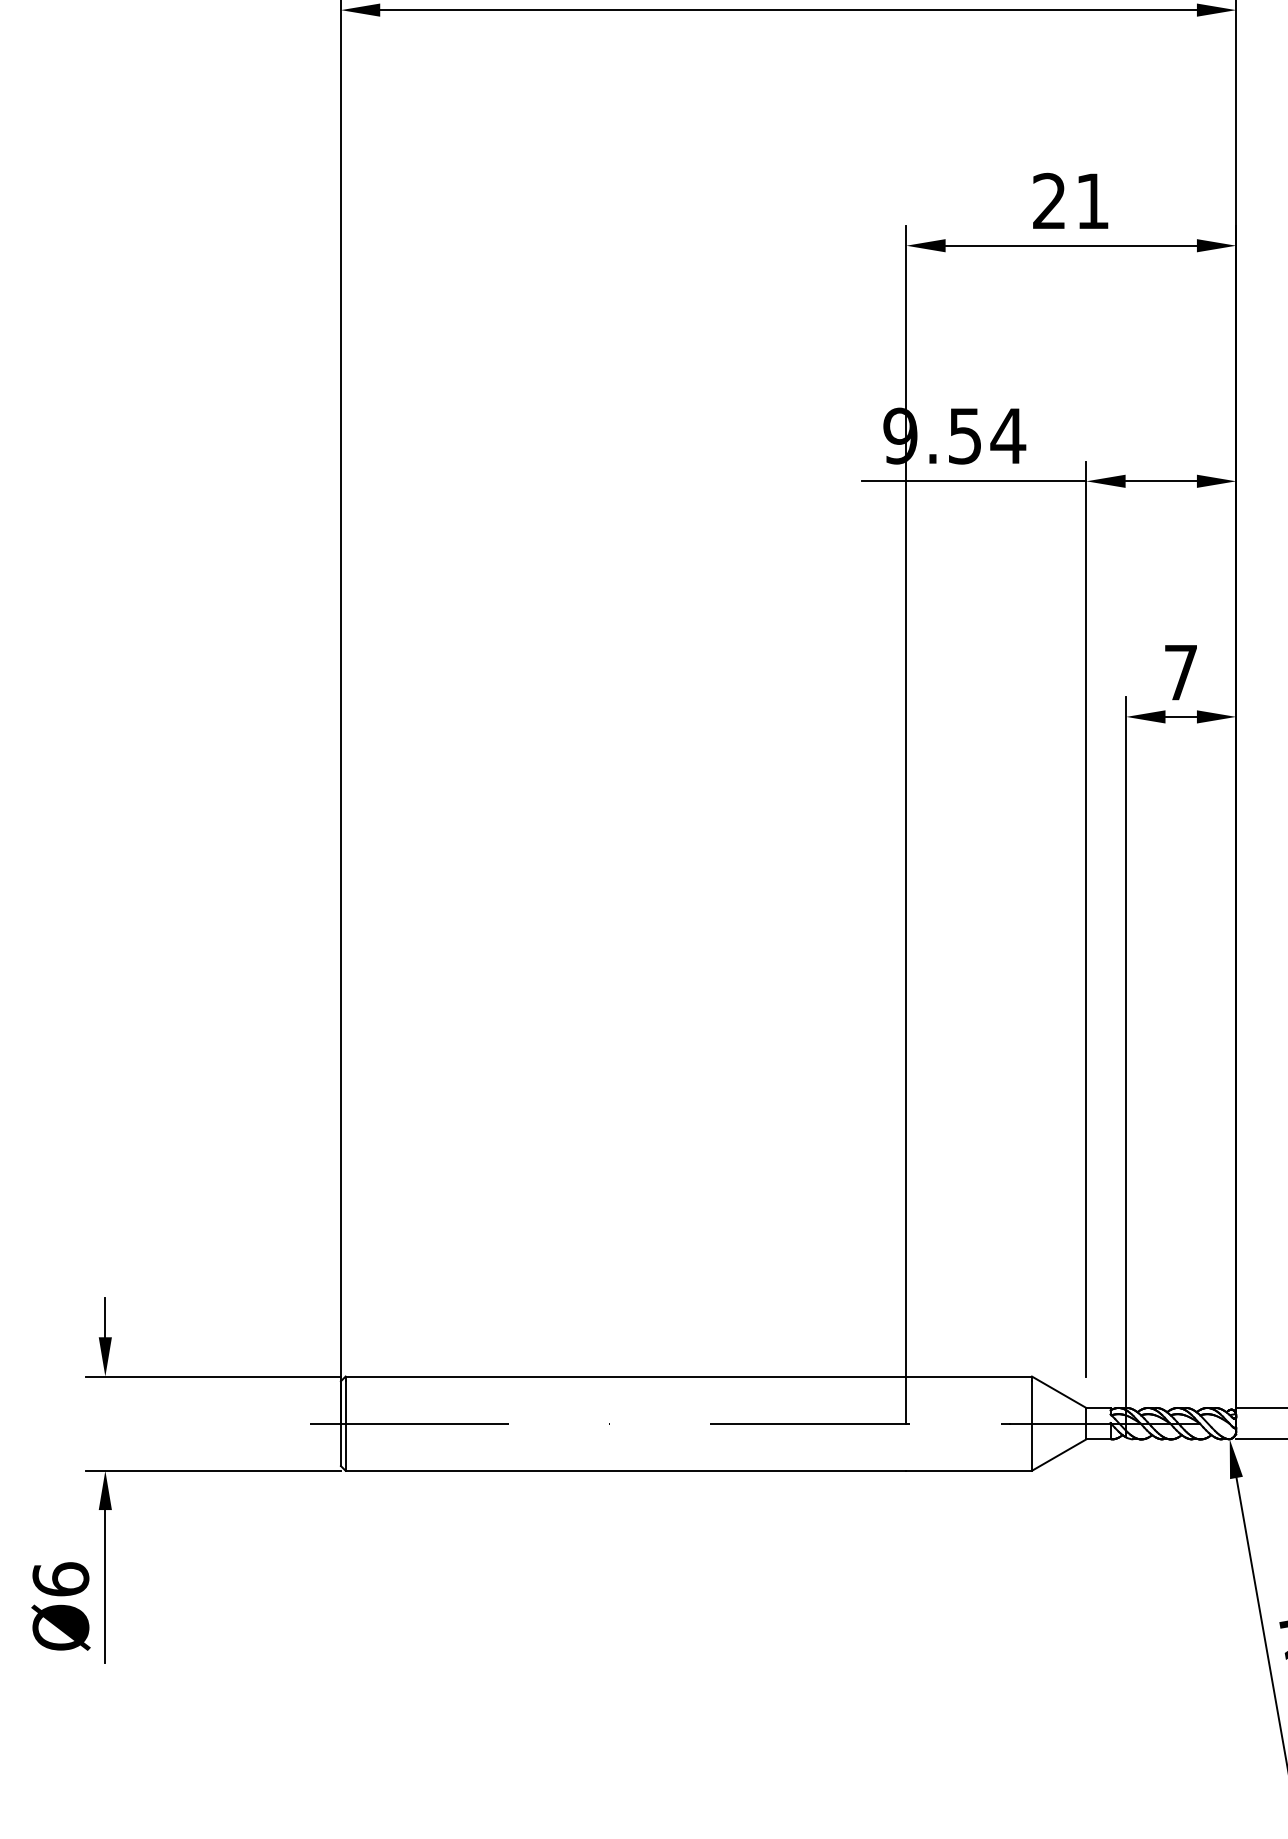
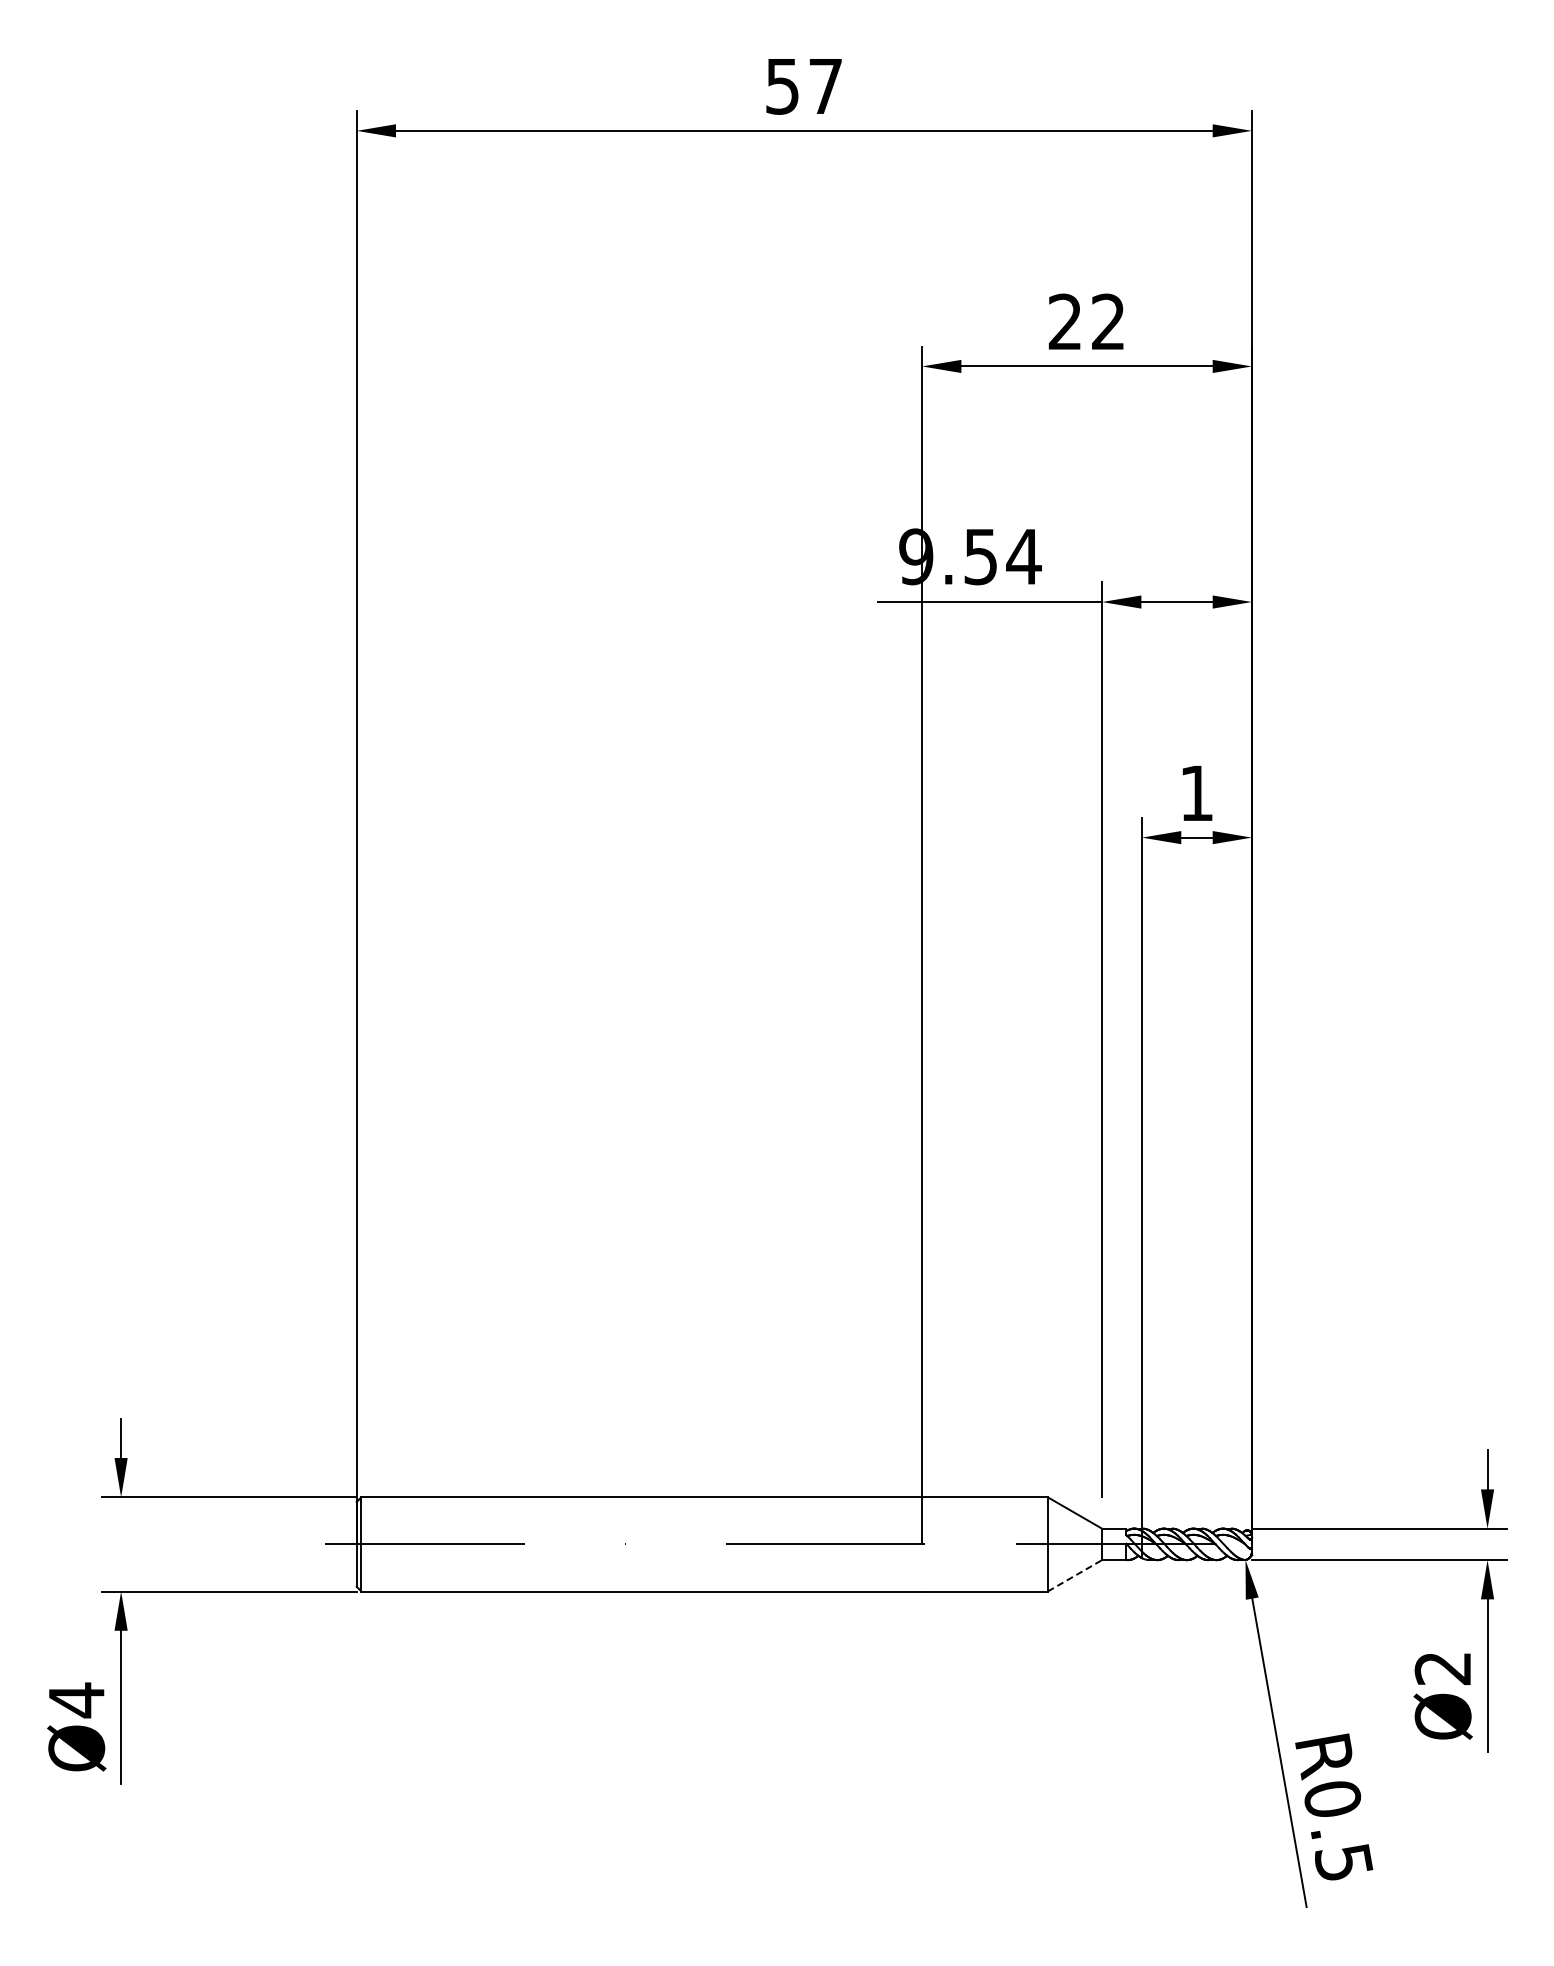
text: (1091, 200) -> (1107, 321), 21 -> 22
text: (1180, 671) -> (1196, 792), 7 -> 1
line: (1059, 1454) -> (1075, 1575), solid -> dashed
text: (60, 1579) -> (76, 1700), Ø6 -> Ø4

